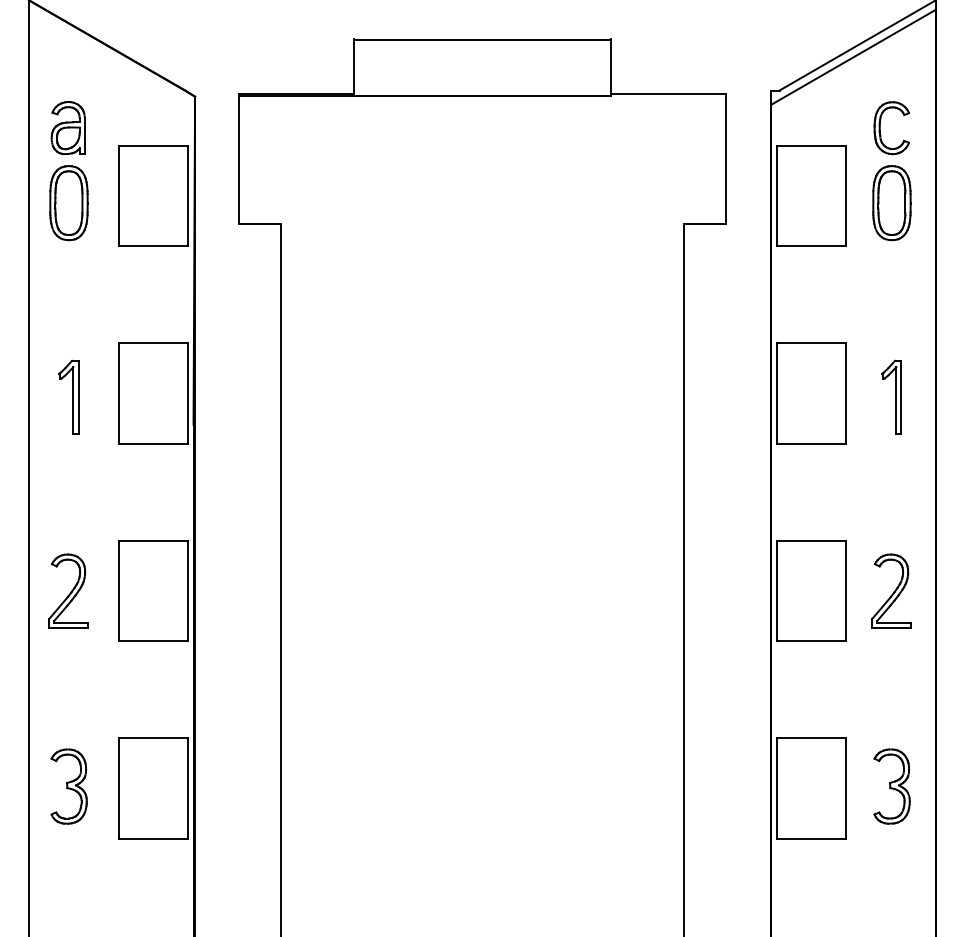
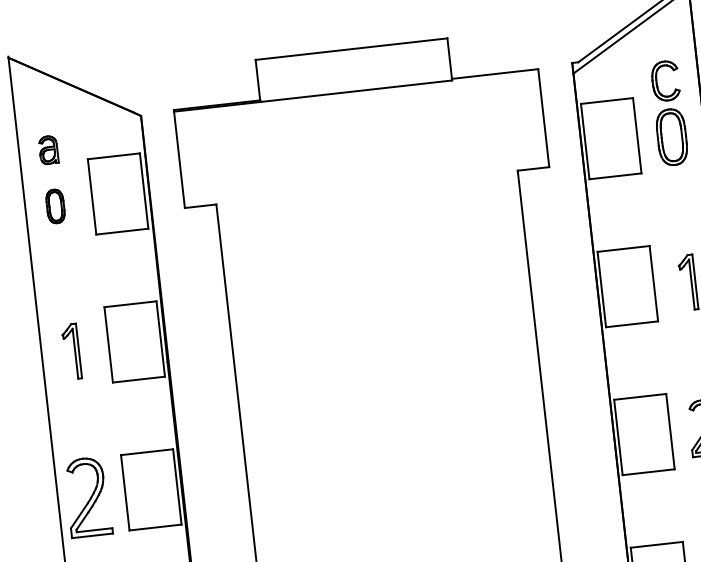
part: (67, 127) -> (48, 149), size x0.7
part: (68, 203) -> (55, 206), size x0.6
part: (68, 590) -> (87, 496), size x1.4

